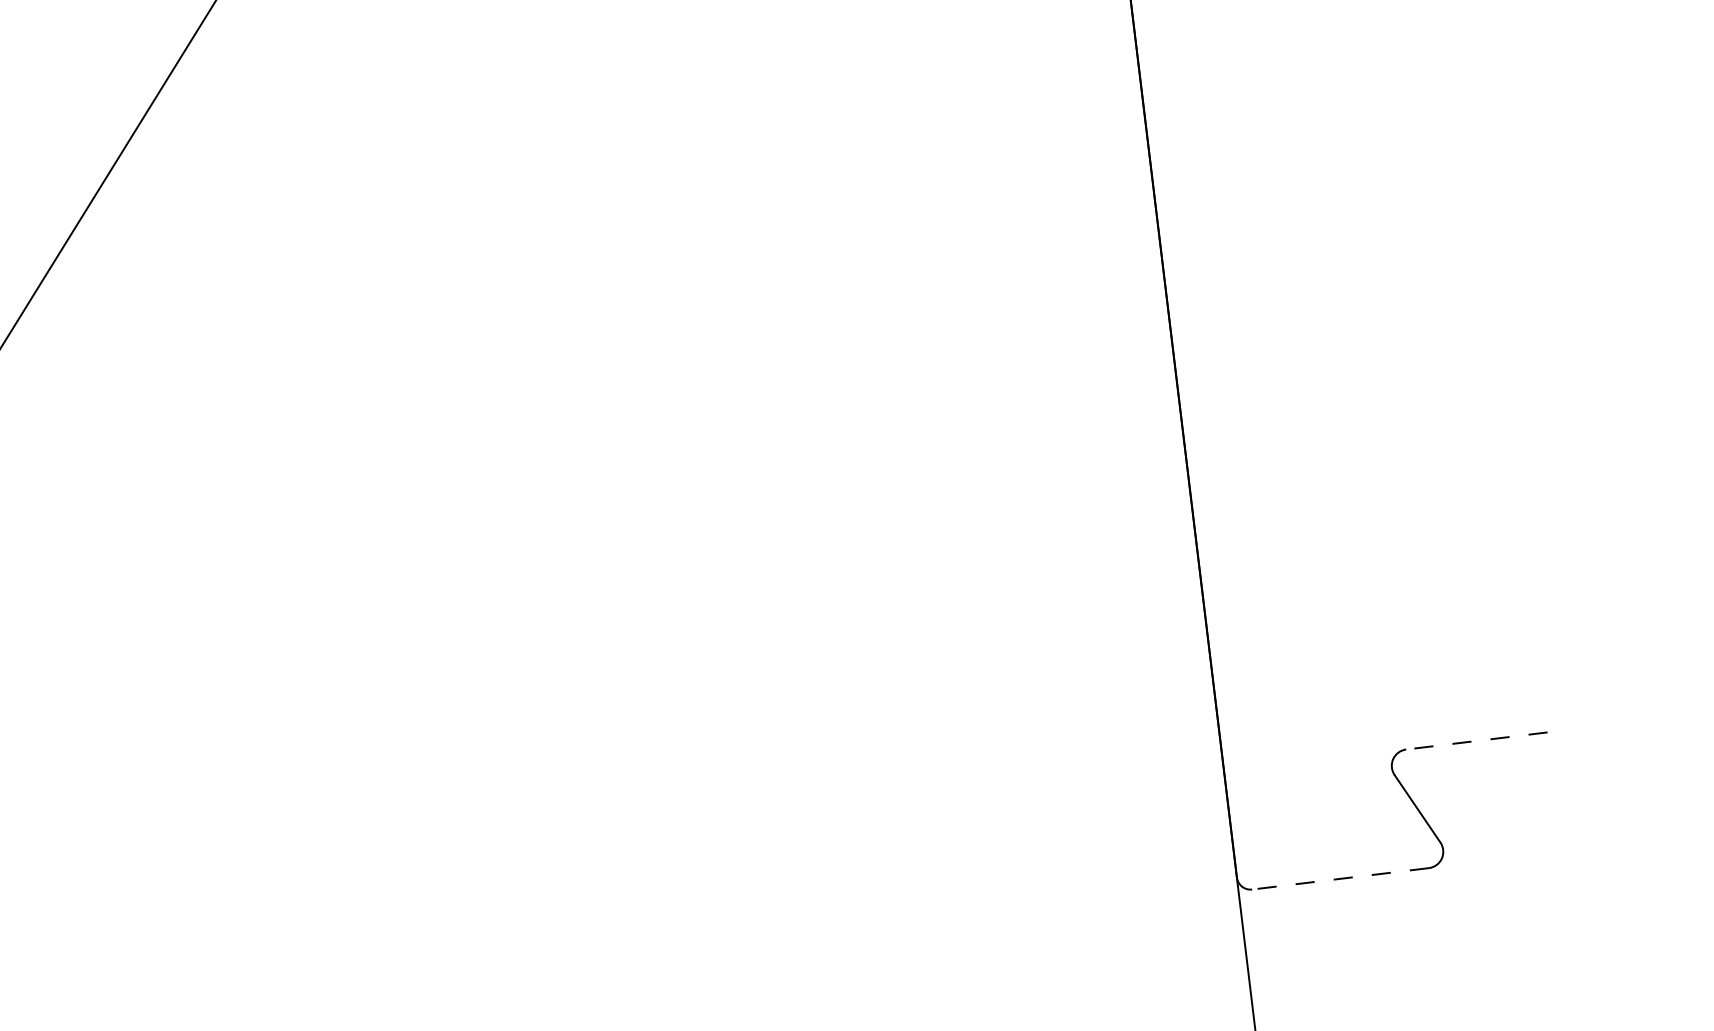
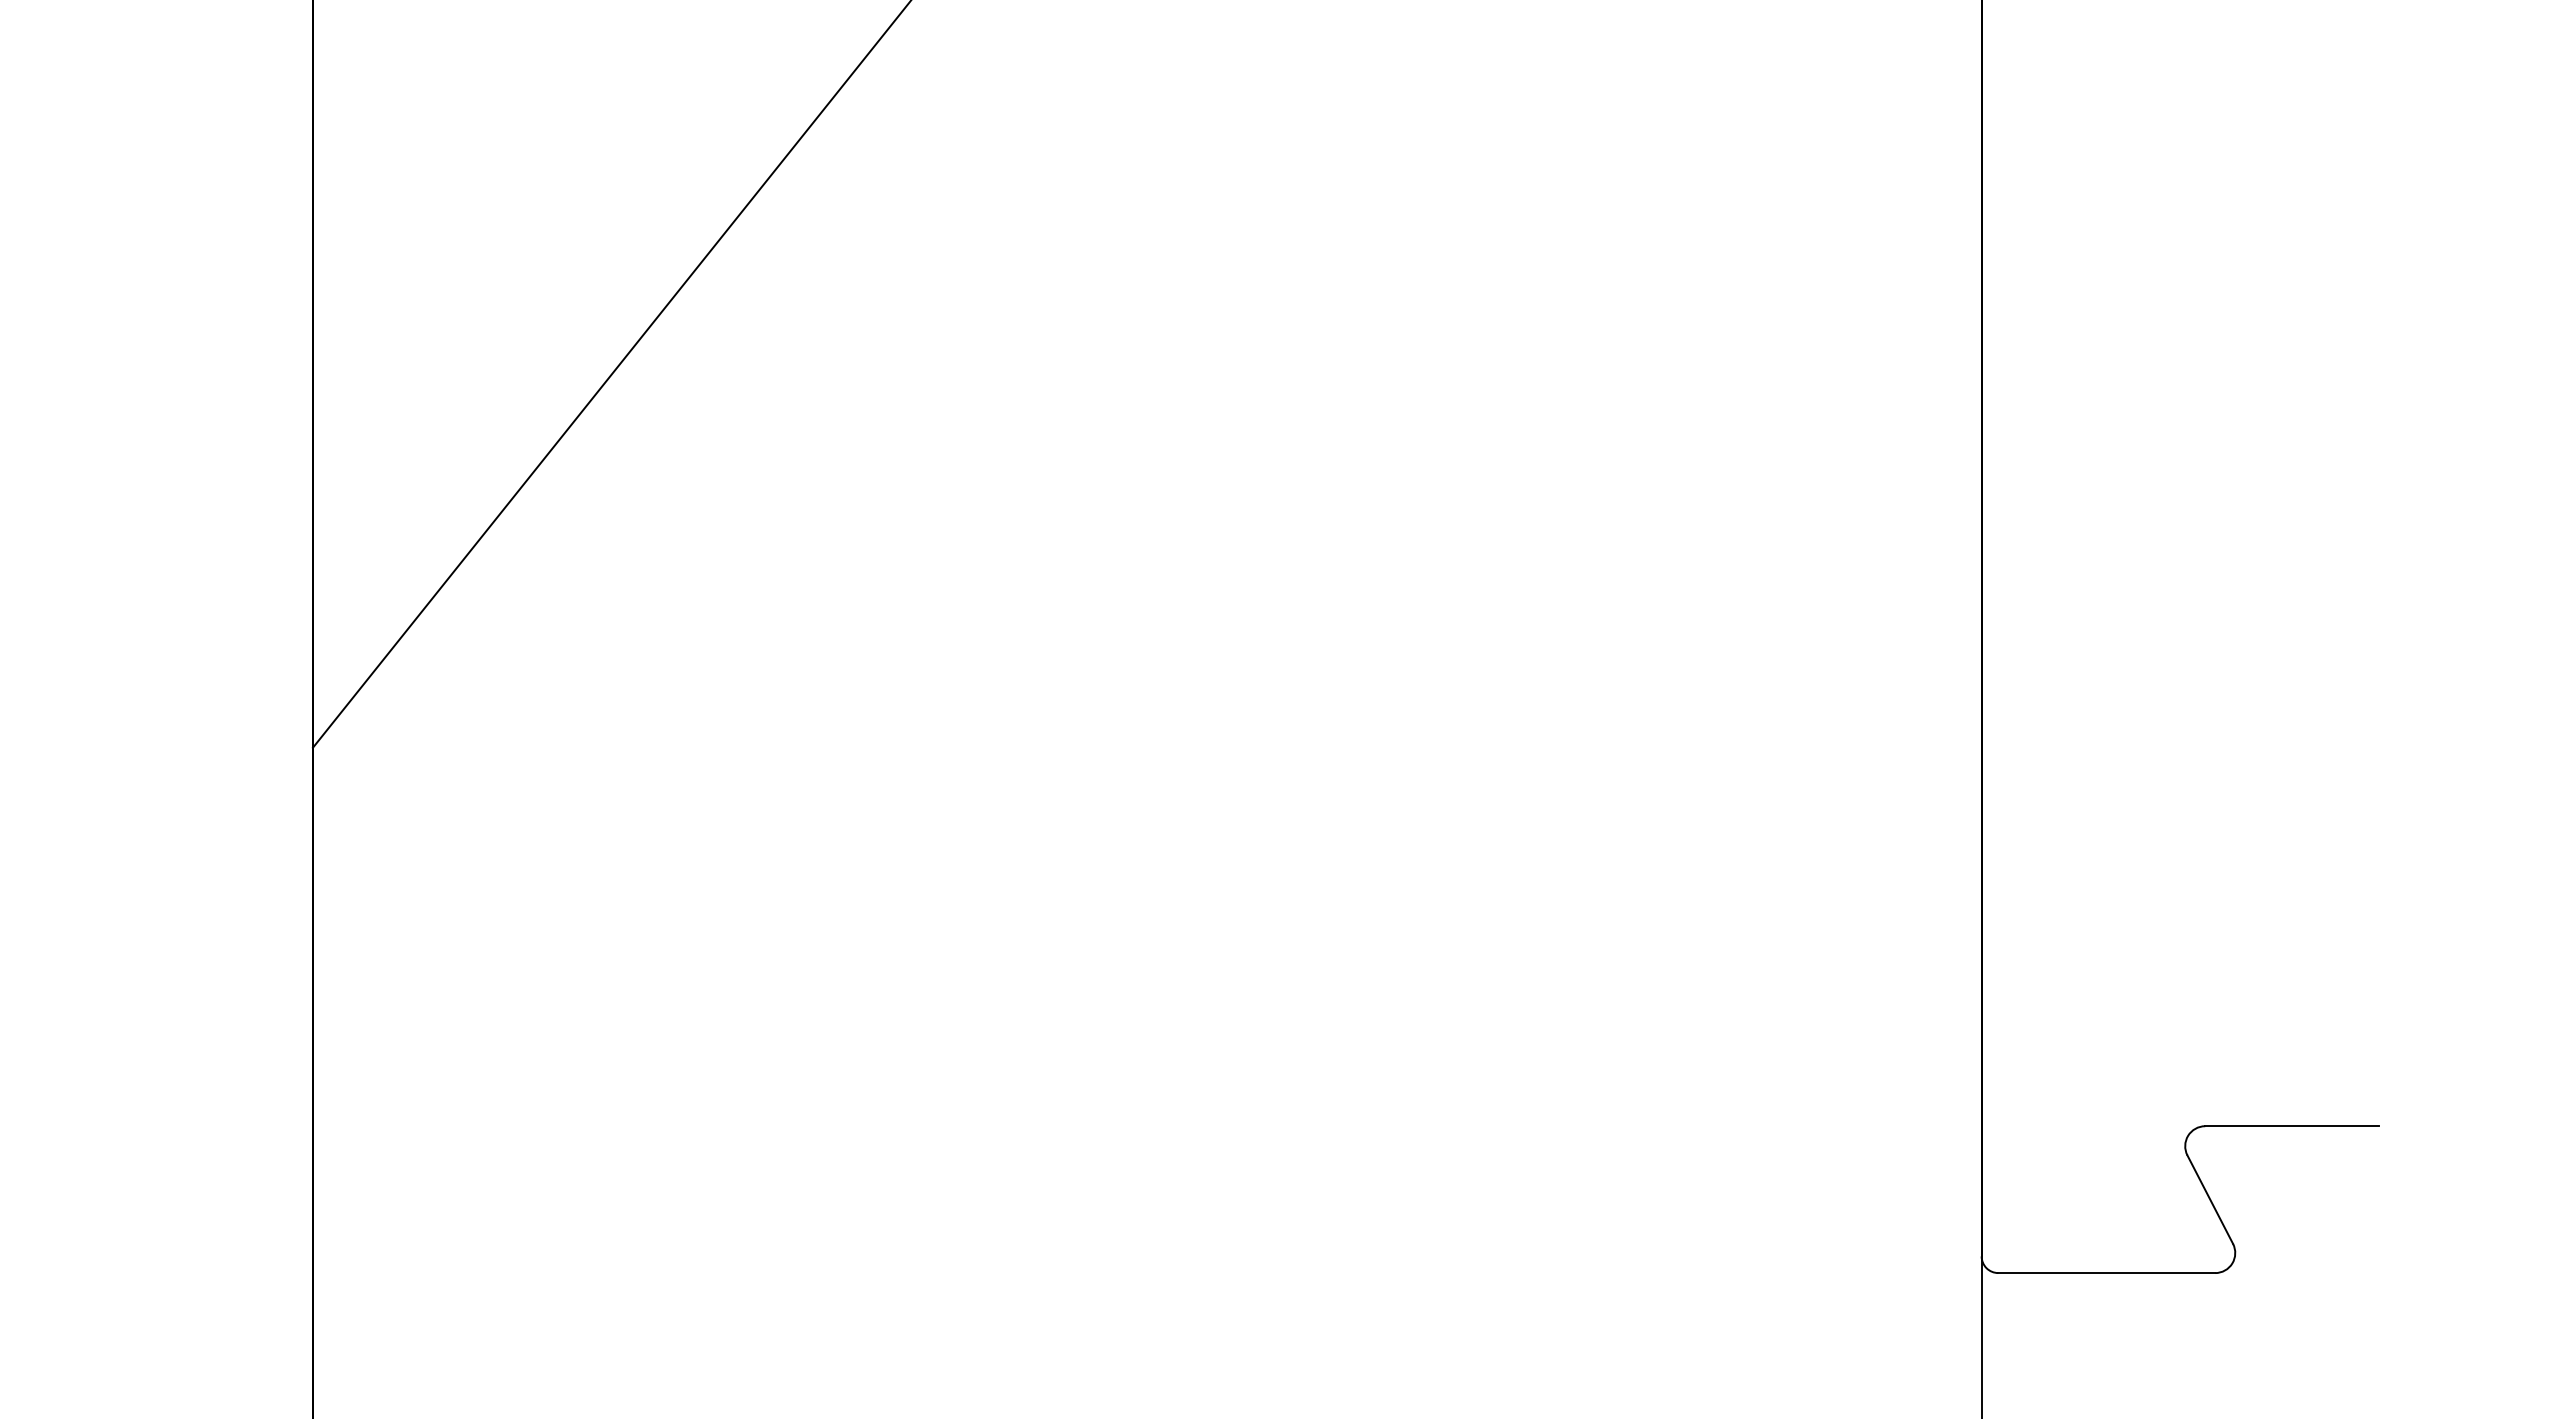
line: (1477, 741) -> (2292, 1126), dashed -> solid
line: (1340, 879) -> (2106, 1273), dashed -> solid

